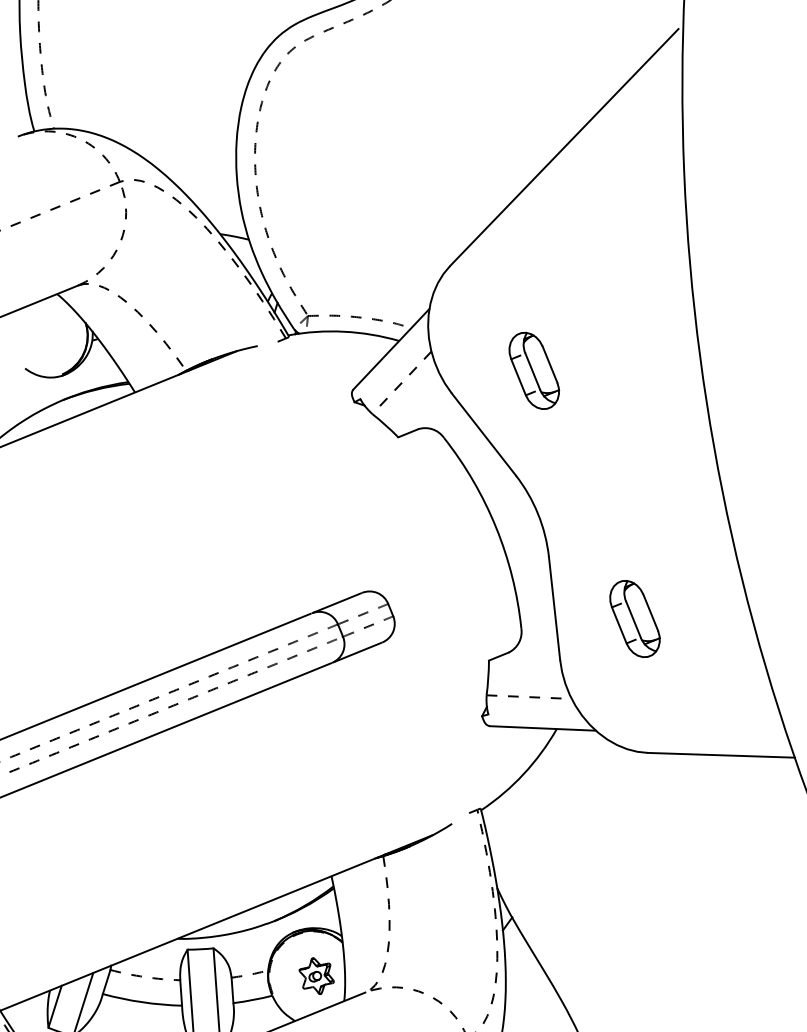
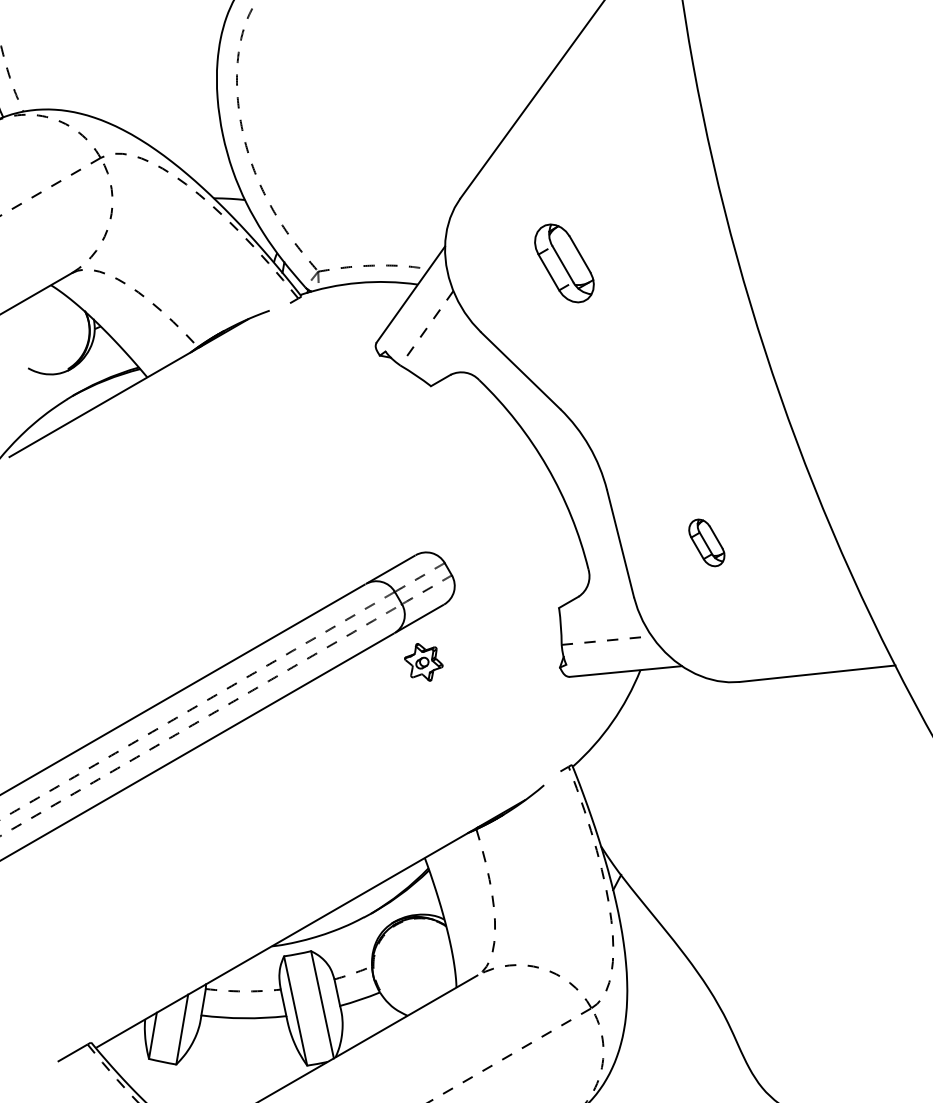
part: (534, 370) -> (564, 263), moved
part: (634, 618) -> (706, 542), size x0.6
part: (316, 976) -> (423, 662), moved

